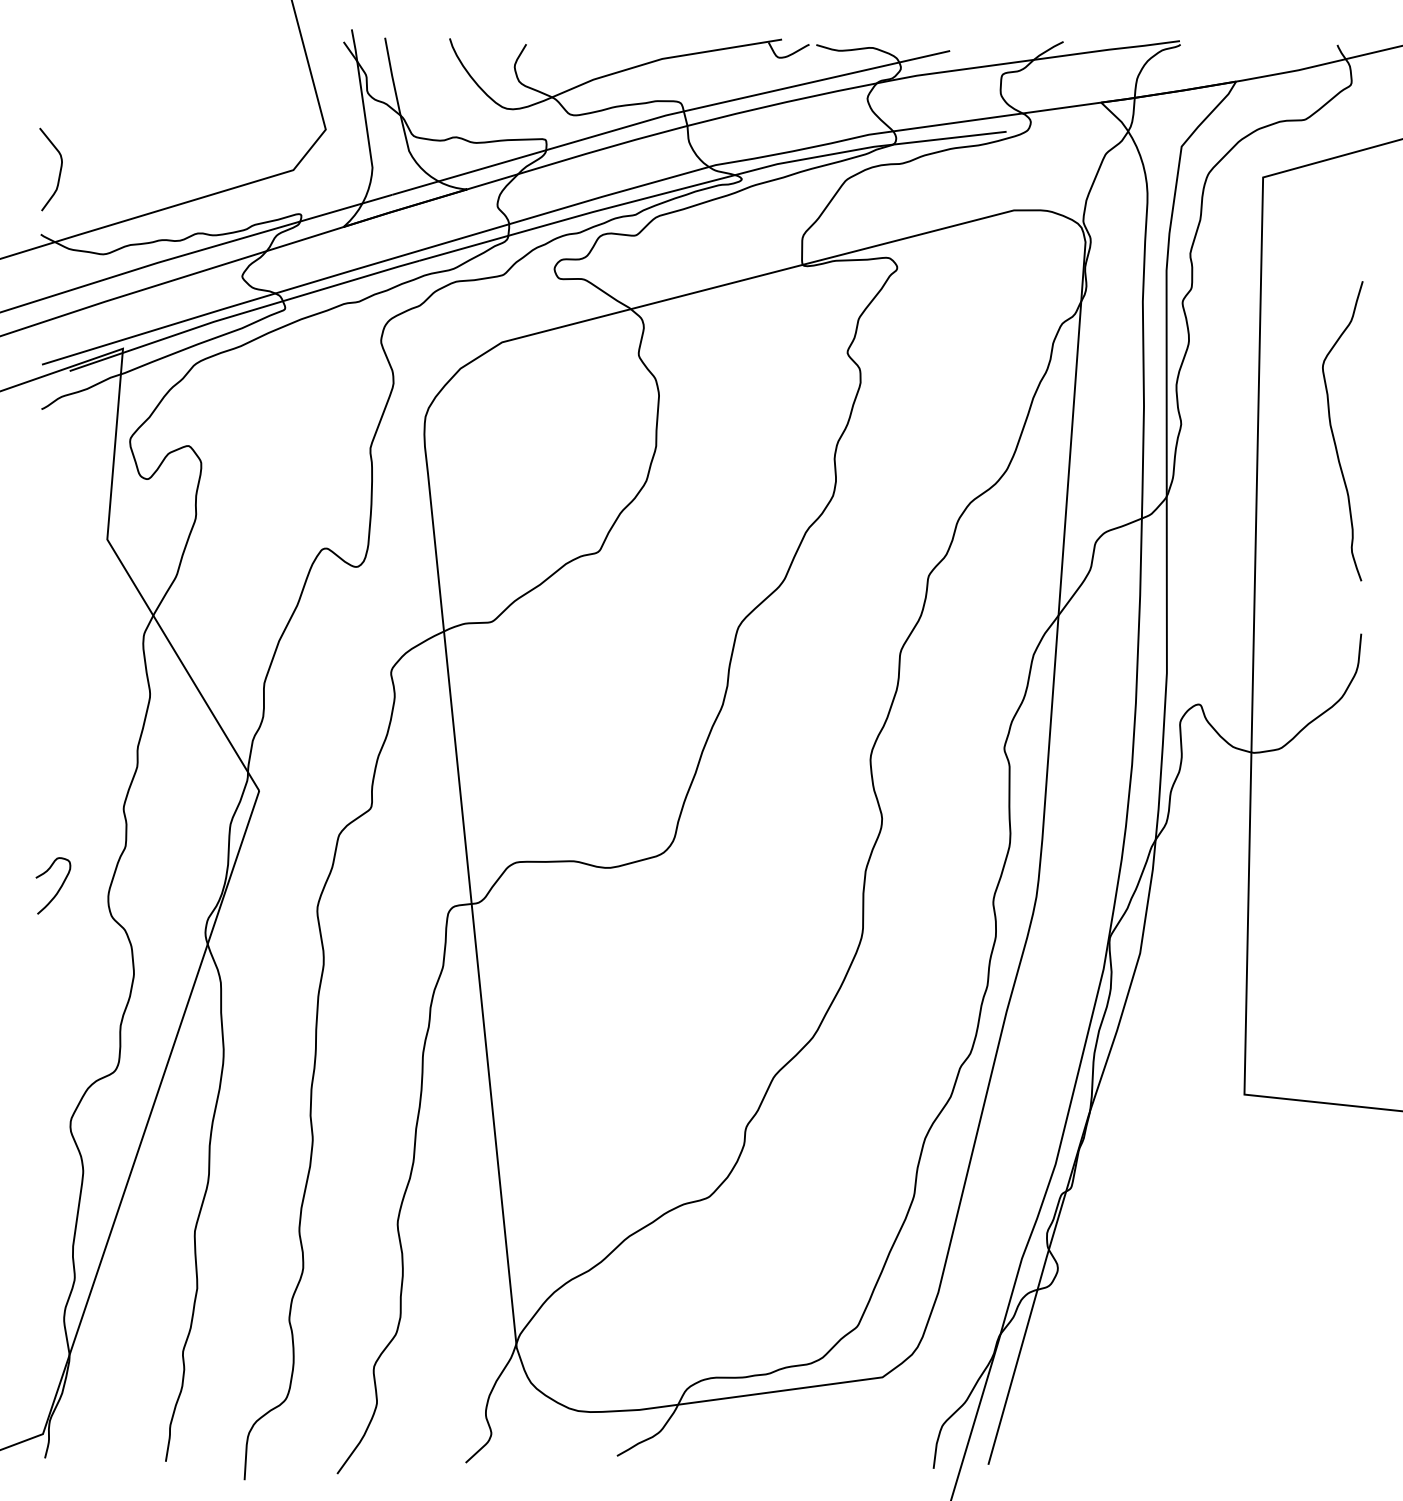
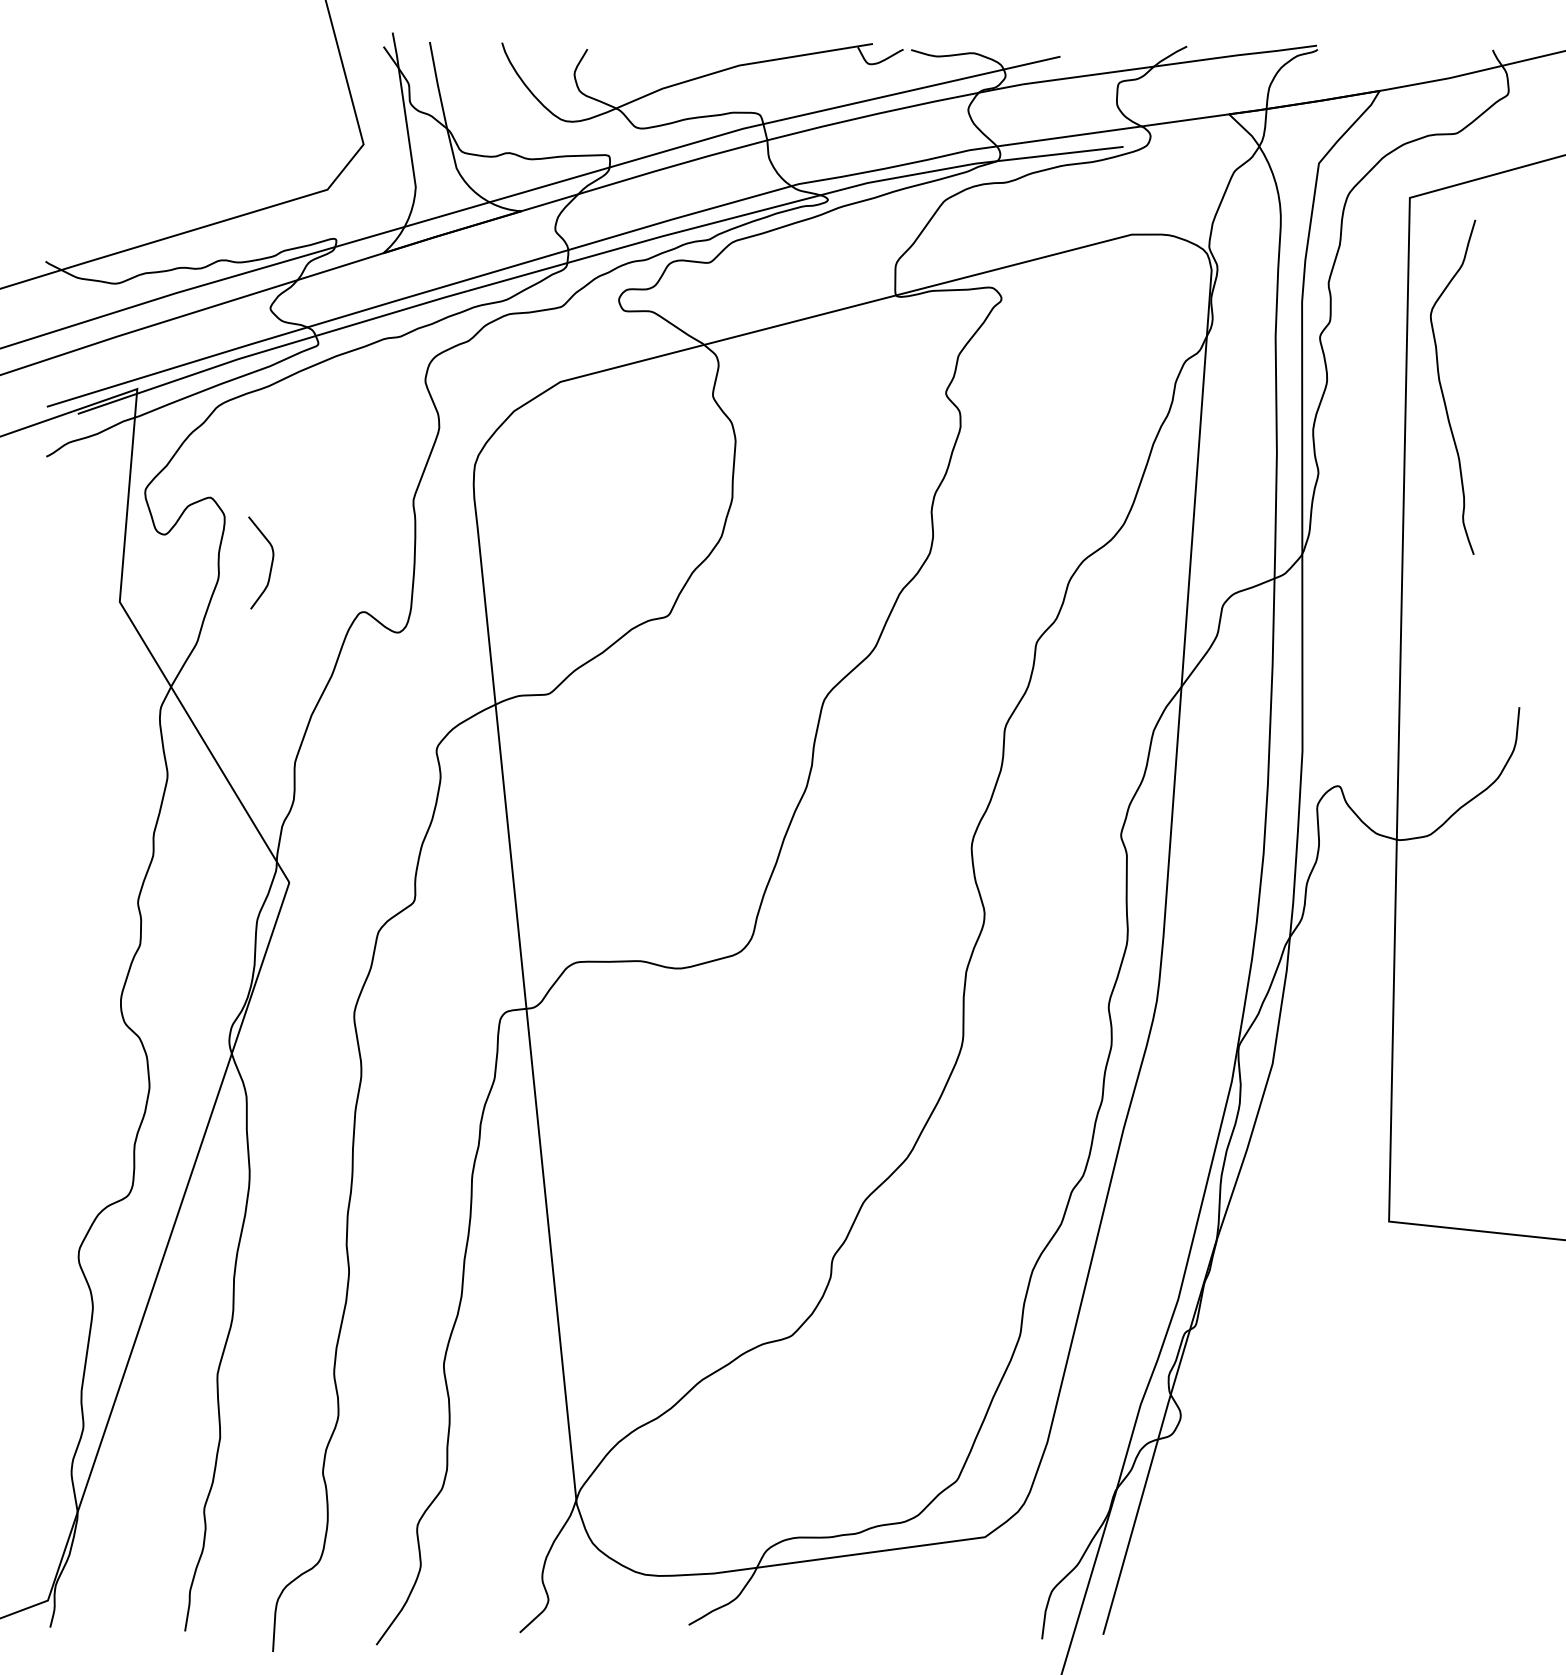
curve: (59, 170) -> (270, 564), moved
curve: (1333, 432) -> (1442, 388), moved
curve: (59, 887) -> (66, 990), removed

